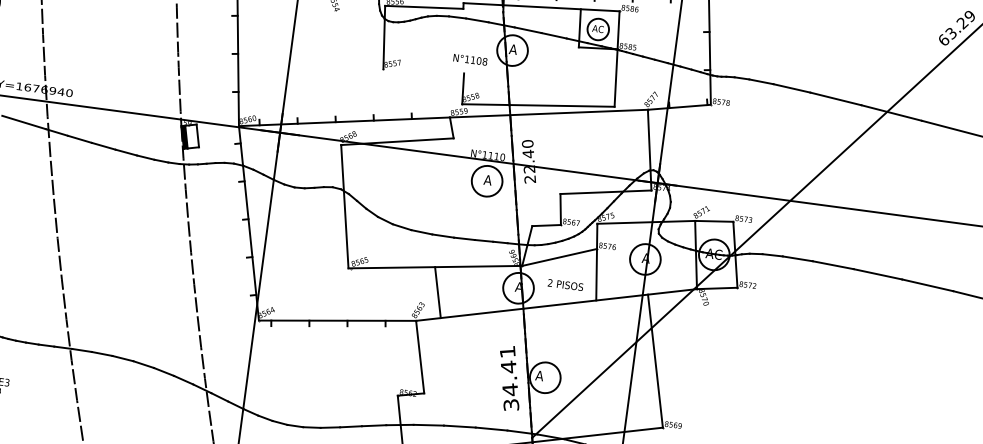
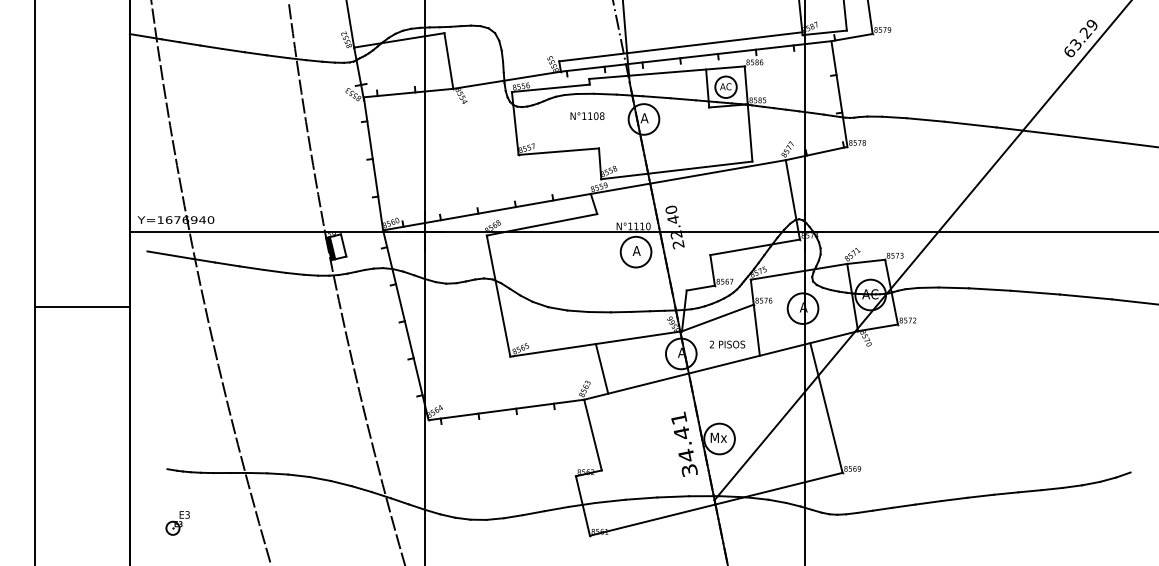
text: (470, 59) -> (587, 115), moved
line: (423, 71) -> (558, 151), added
text: (543, 376) -> (717, 437), A -> Mx

